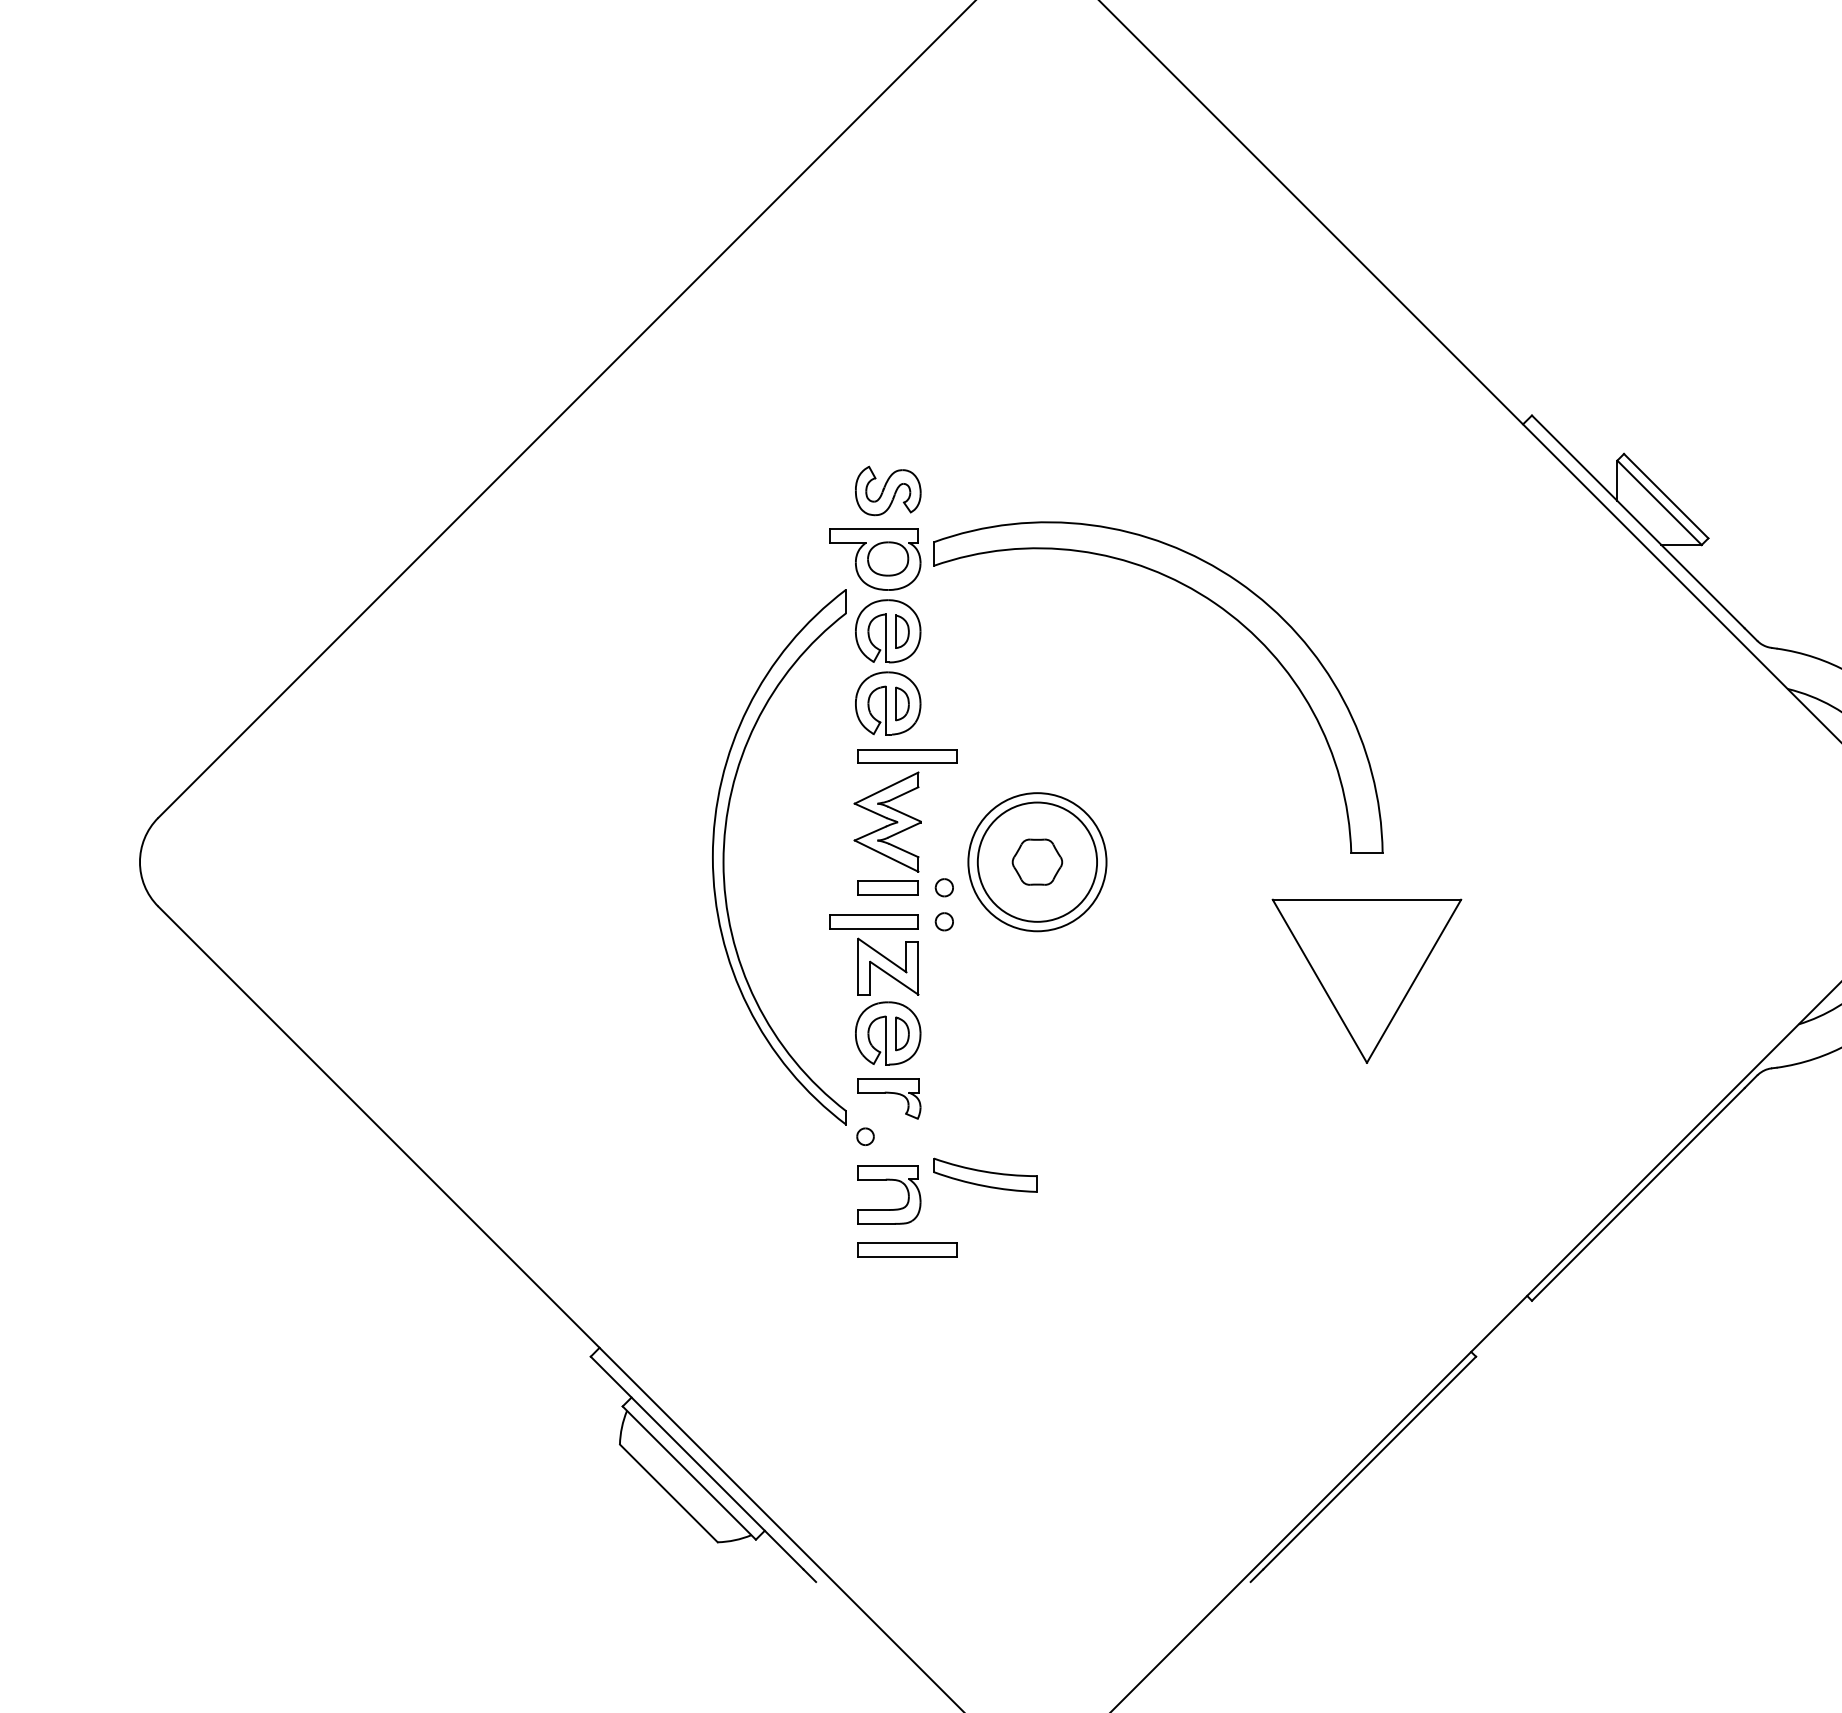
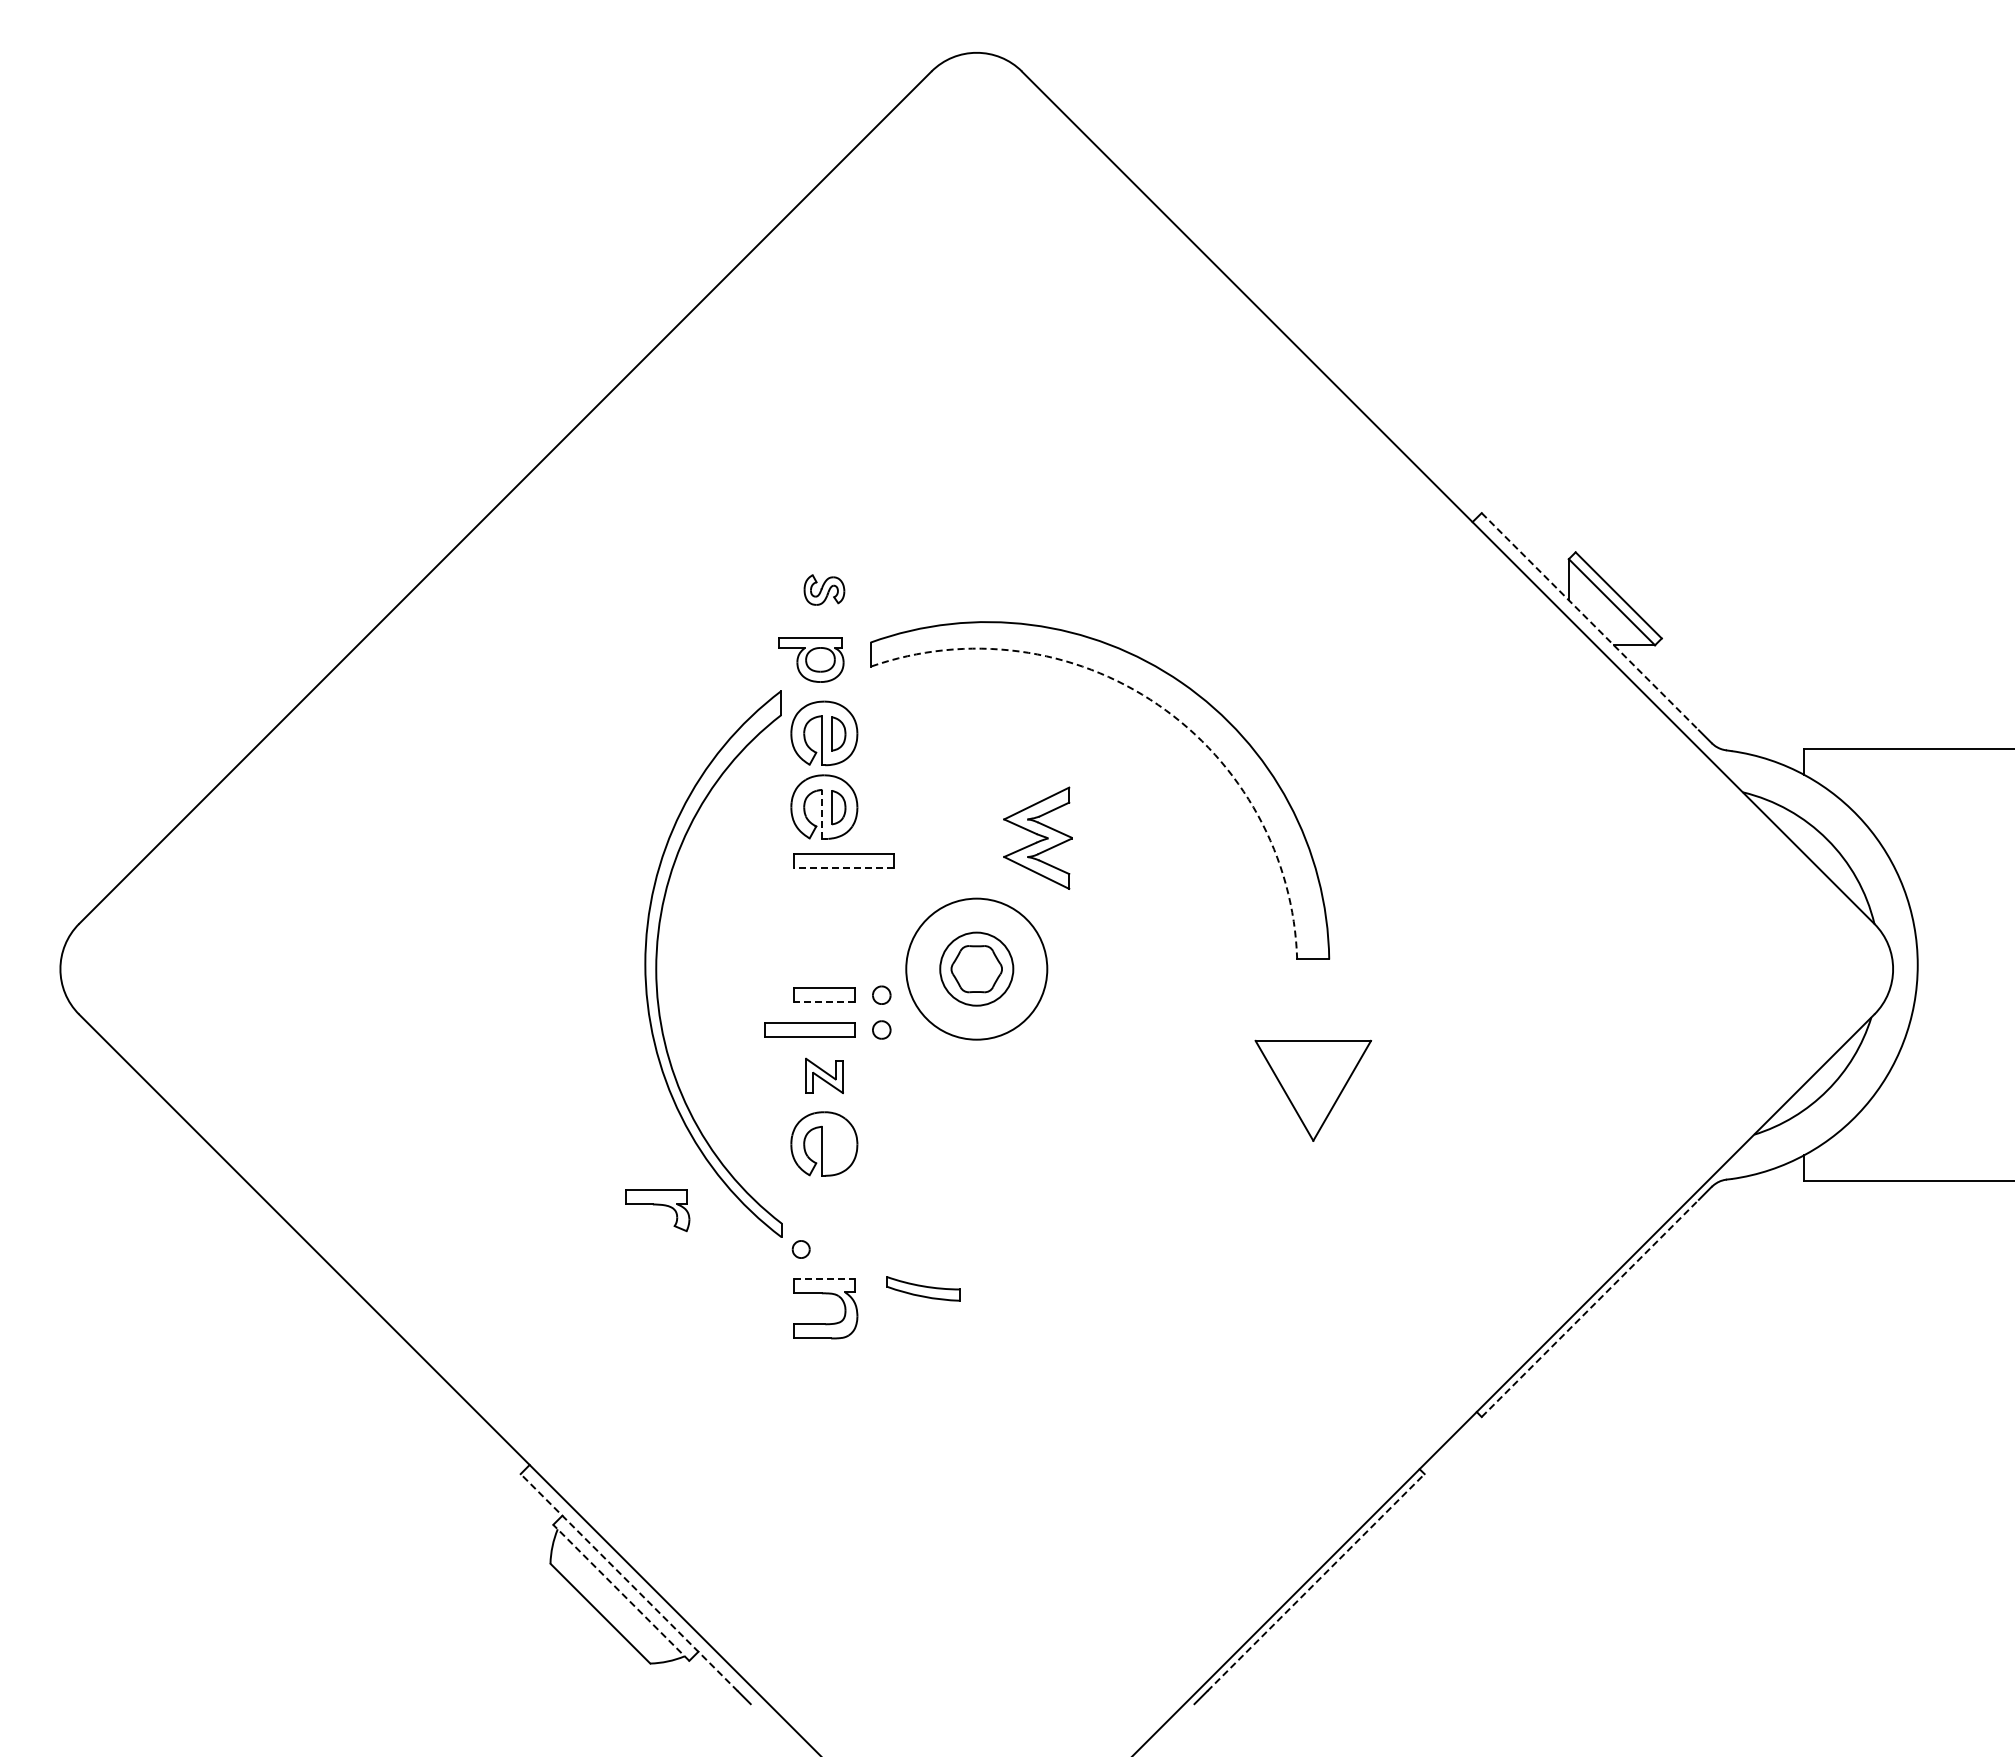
part: (888, 490) -> (824, 589), size x0.6
line: (1638, 521) -> (1590, 621), solid -> dashed
part: (875, 559) -> (811, 660), size x0.7
arc: (1215, 602) -> (1158, 704), solid -> dashed
line: (886, 709) -> (822, 813), solid -> dashed
line: (906, 763) -> (843, 868), solid -> dashed
part: (887, 821) -> (1037, 837), moved
circle: (1037, 862) -> (976, 969), size x0.6
line: (888, 894) -> (824, 1002), solid -> dashed
part: (888, 966) -> (824, 1075), size x0.6
part: (1367, 981) -> (1313, 1090), size x0.6
part: (902, 1033) -> (838, 1144), removed
part: (889, 1098) -> (657, 1210), moved
line: (888, 1166) -> (824, 1279), solid -> dashed
part: (985, 1174) -> (923, 1288), size x0.7
line: (1638, 1194) -> (1590, 1308), solid -> dashed
part: (906, 1249) -> (843, 1364), removed
line: (697, 1462) -> (629, 1582), solid -> dashed
line: (1369, 1462) -> (1315, 1582), solid -> dashed
line: (688, 1472) -> (620, 1592), solid -> dashed

